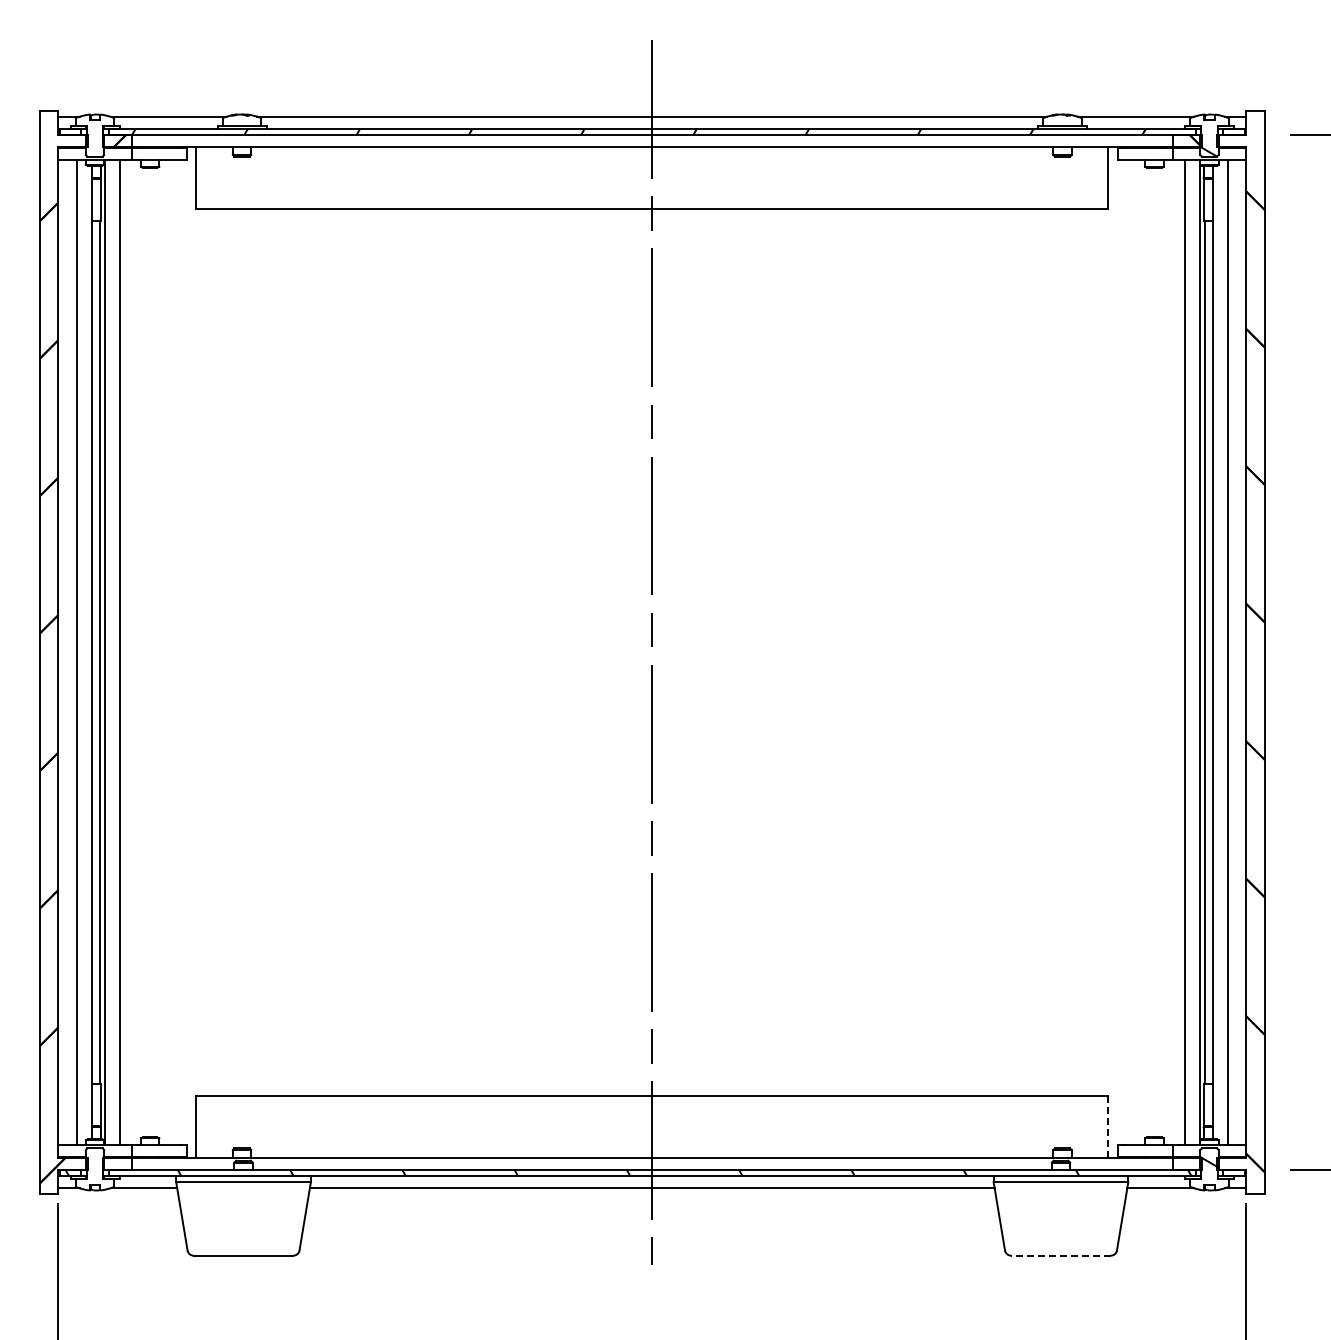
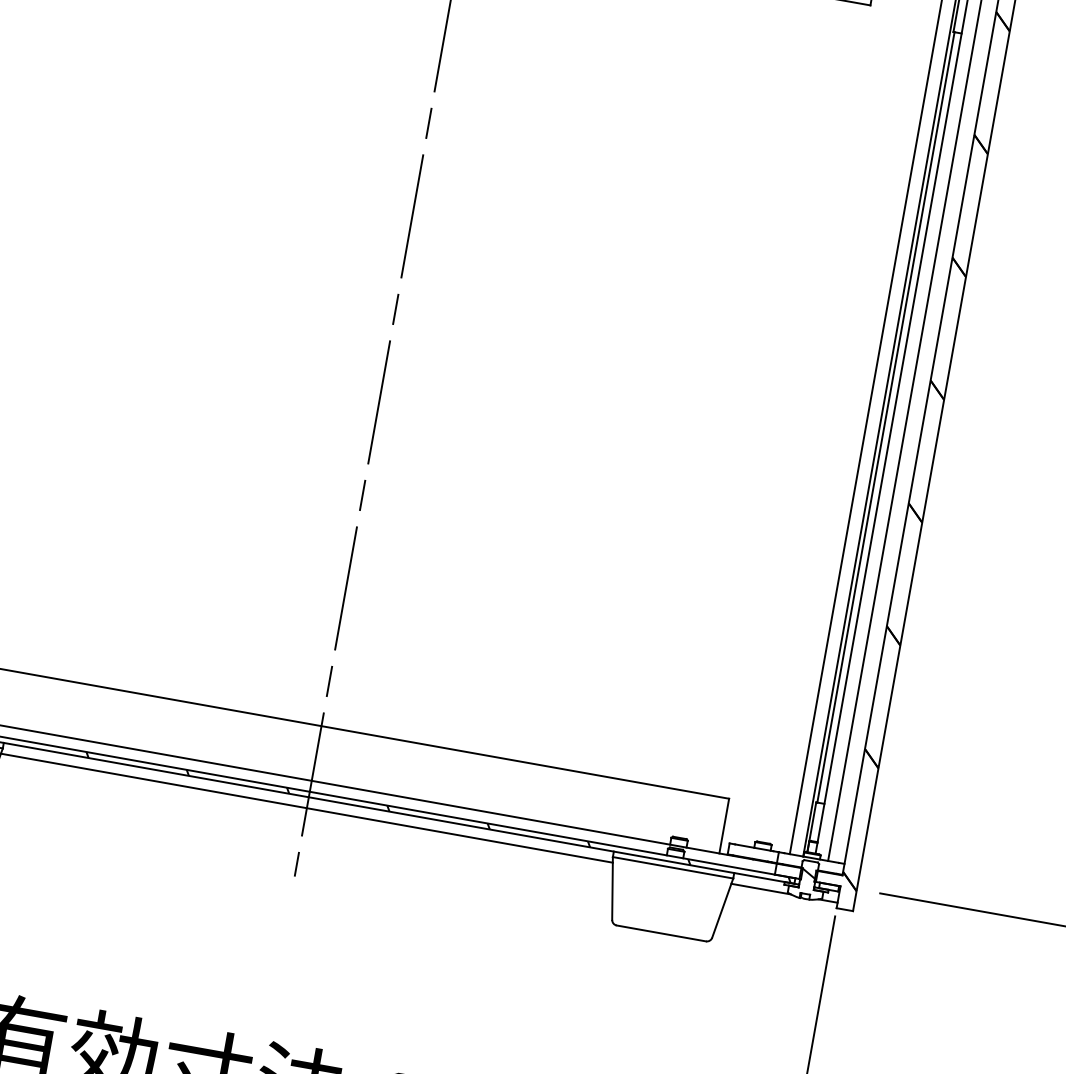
line: (1108, 1127) -> (724, 826), dashed -> solid
line: (1061, 1255) -> (661, 933), dashed -> solid

